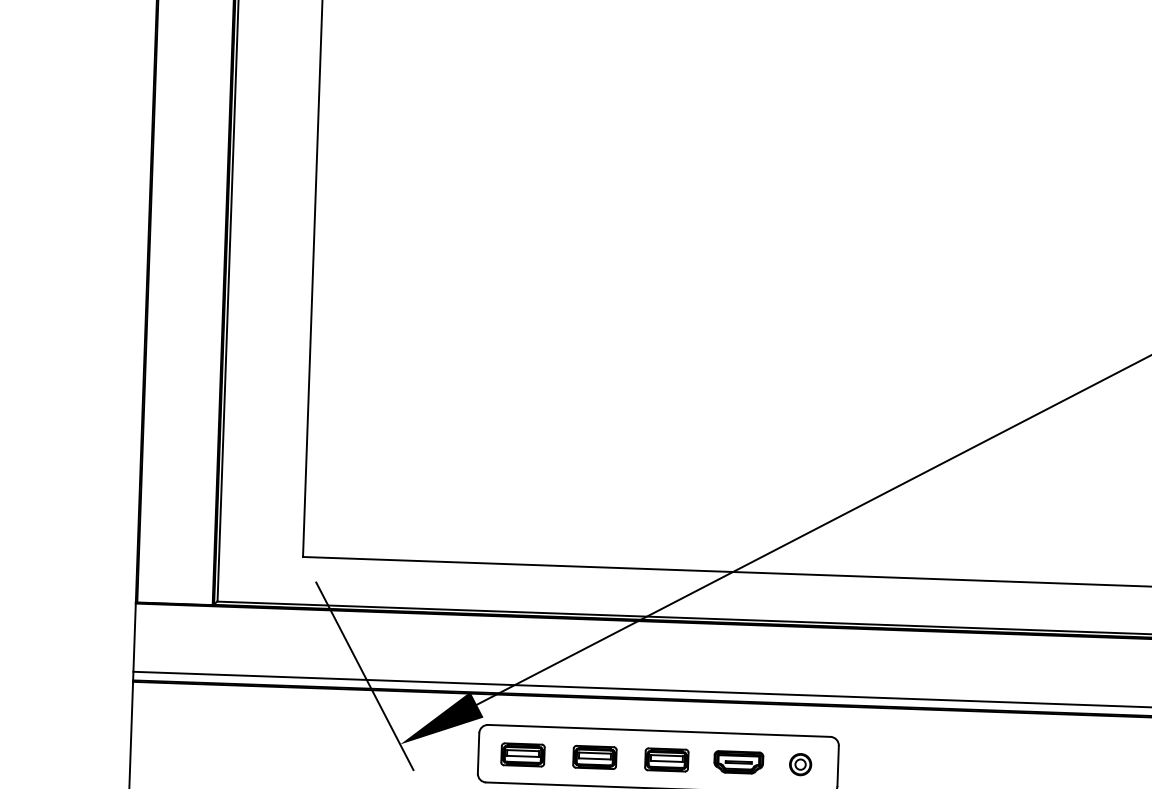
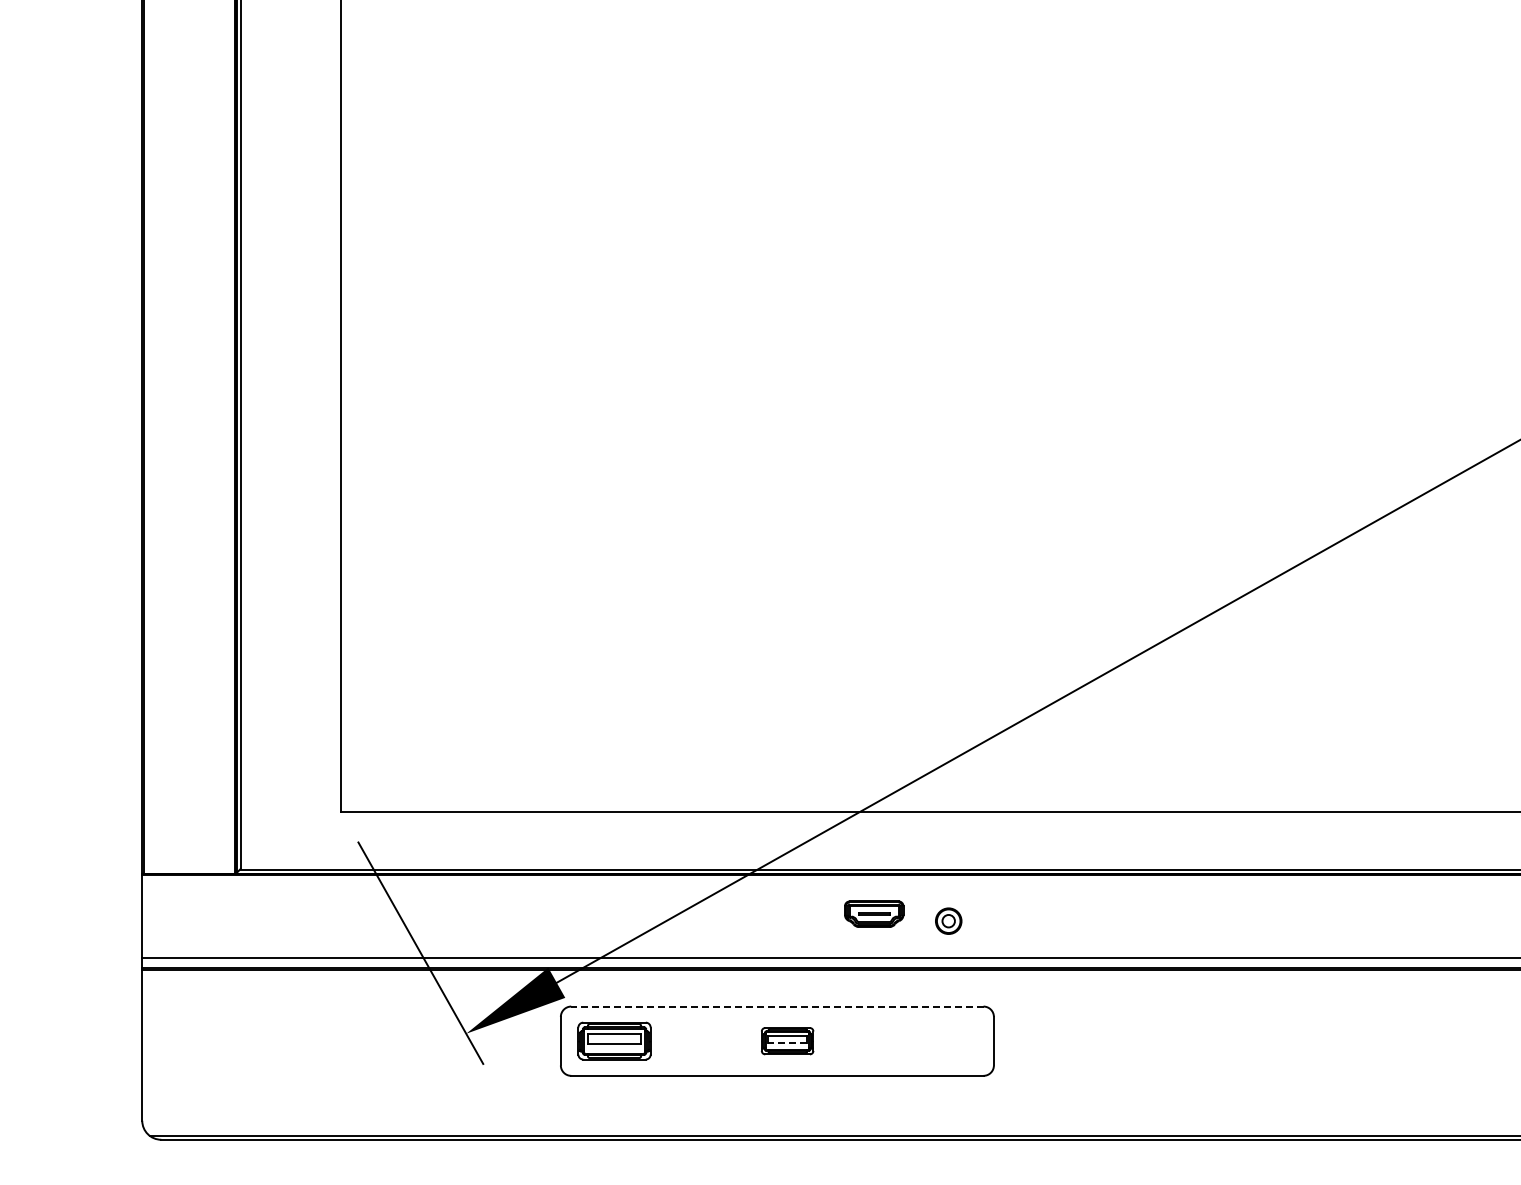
line: (658, 730) -> (776, 1006), solid -> dashed
part: (522, 755) -> (613, 1041), size x1.4
part: (594, 757) -> (700, 1041), removed
line: (666, 761) -> (787, 1042), solid -> dashed
part: (739, 761) -> (874, 913), moved
part: (800, 764) -> (948, 920), moved

